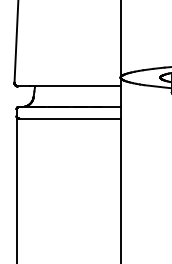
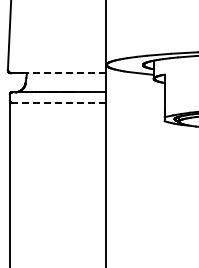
line: (75, 86) -> (64, 73), solid -> dashed
line: (67, 118) -> (57, 102), solid -> dashed

